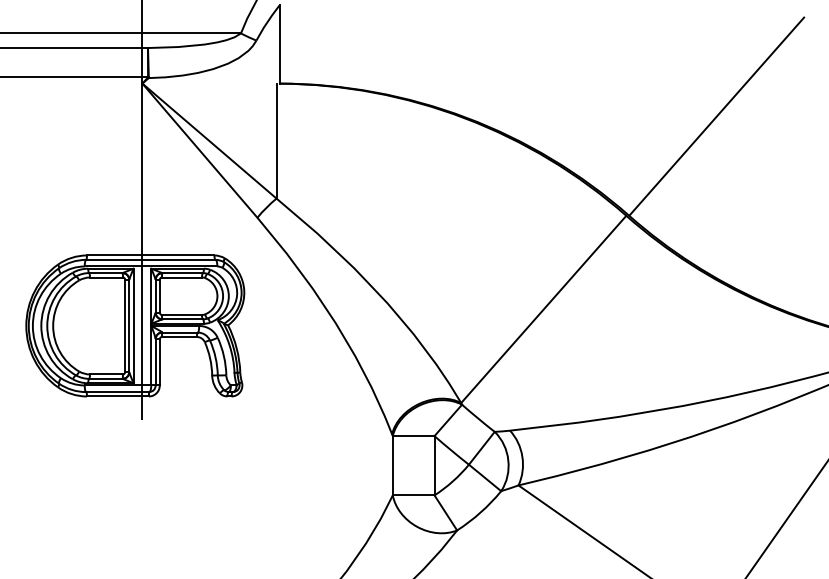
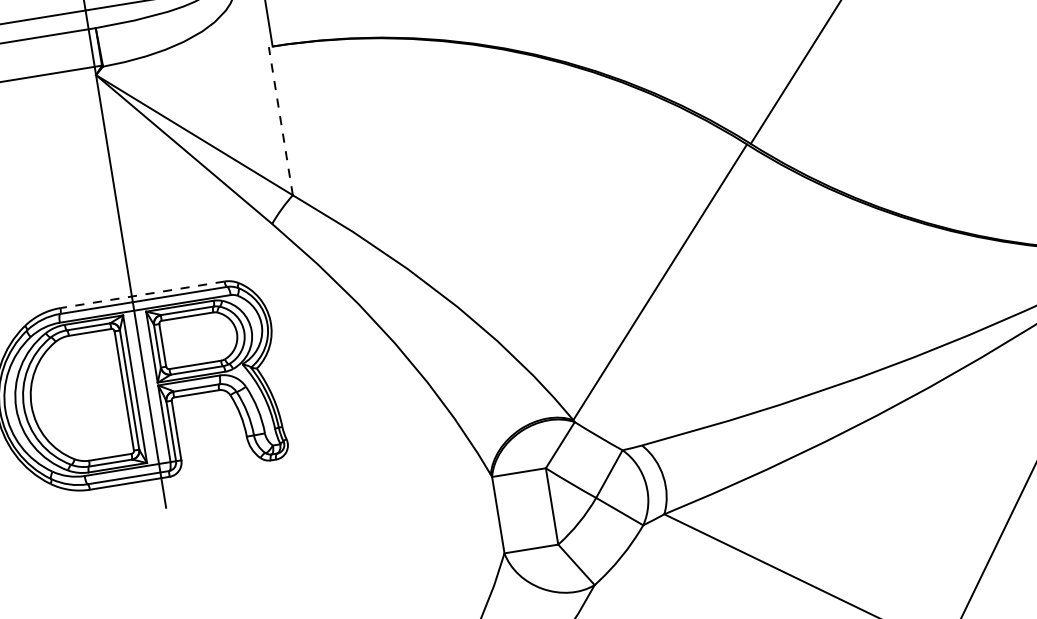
line: (276, 140) -> (280, 120), solid -> dashed
line: (150, 255) -> (142, 294), solid -> dashed

